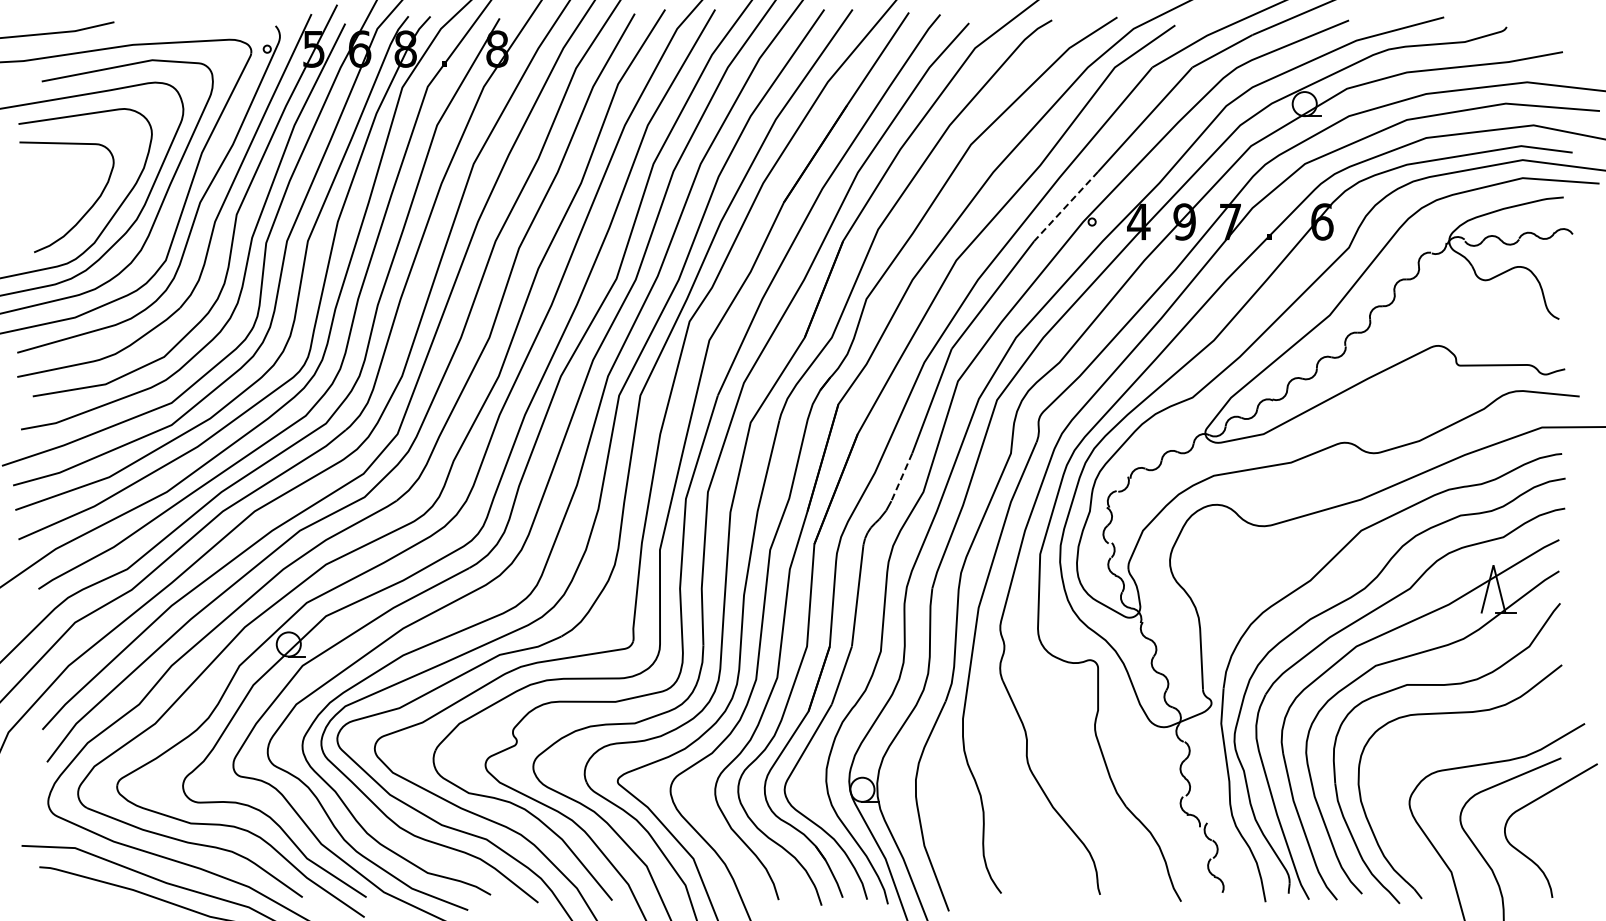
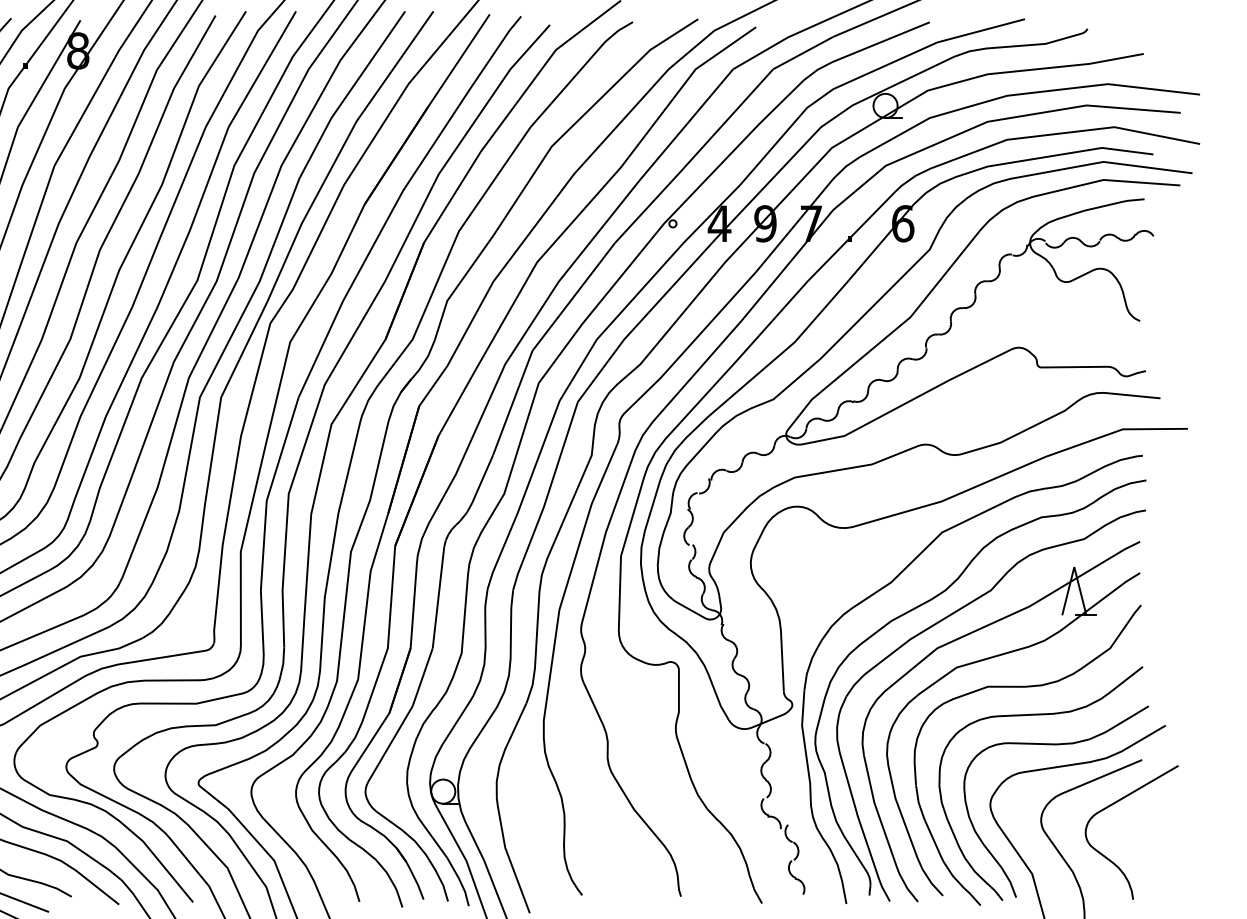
line: (1065, 206) -> (646, 208), dashed -> solid
line: (901, 477) -> (482, 479), dashed -> solid
part: (1475, 743) -> (1056, 745), added

